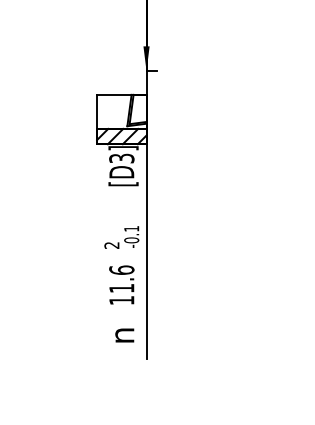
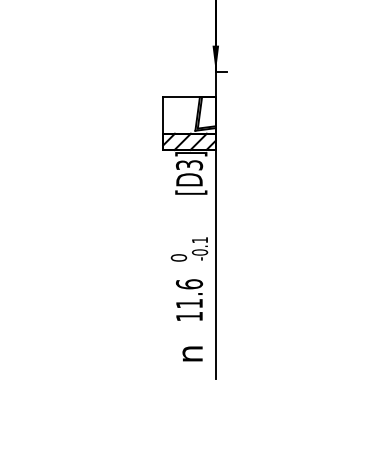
text: (112, 245) -> (179, 257), 2 -> 0

